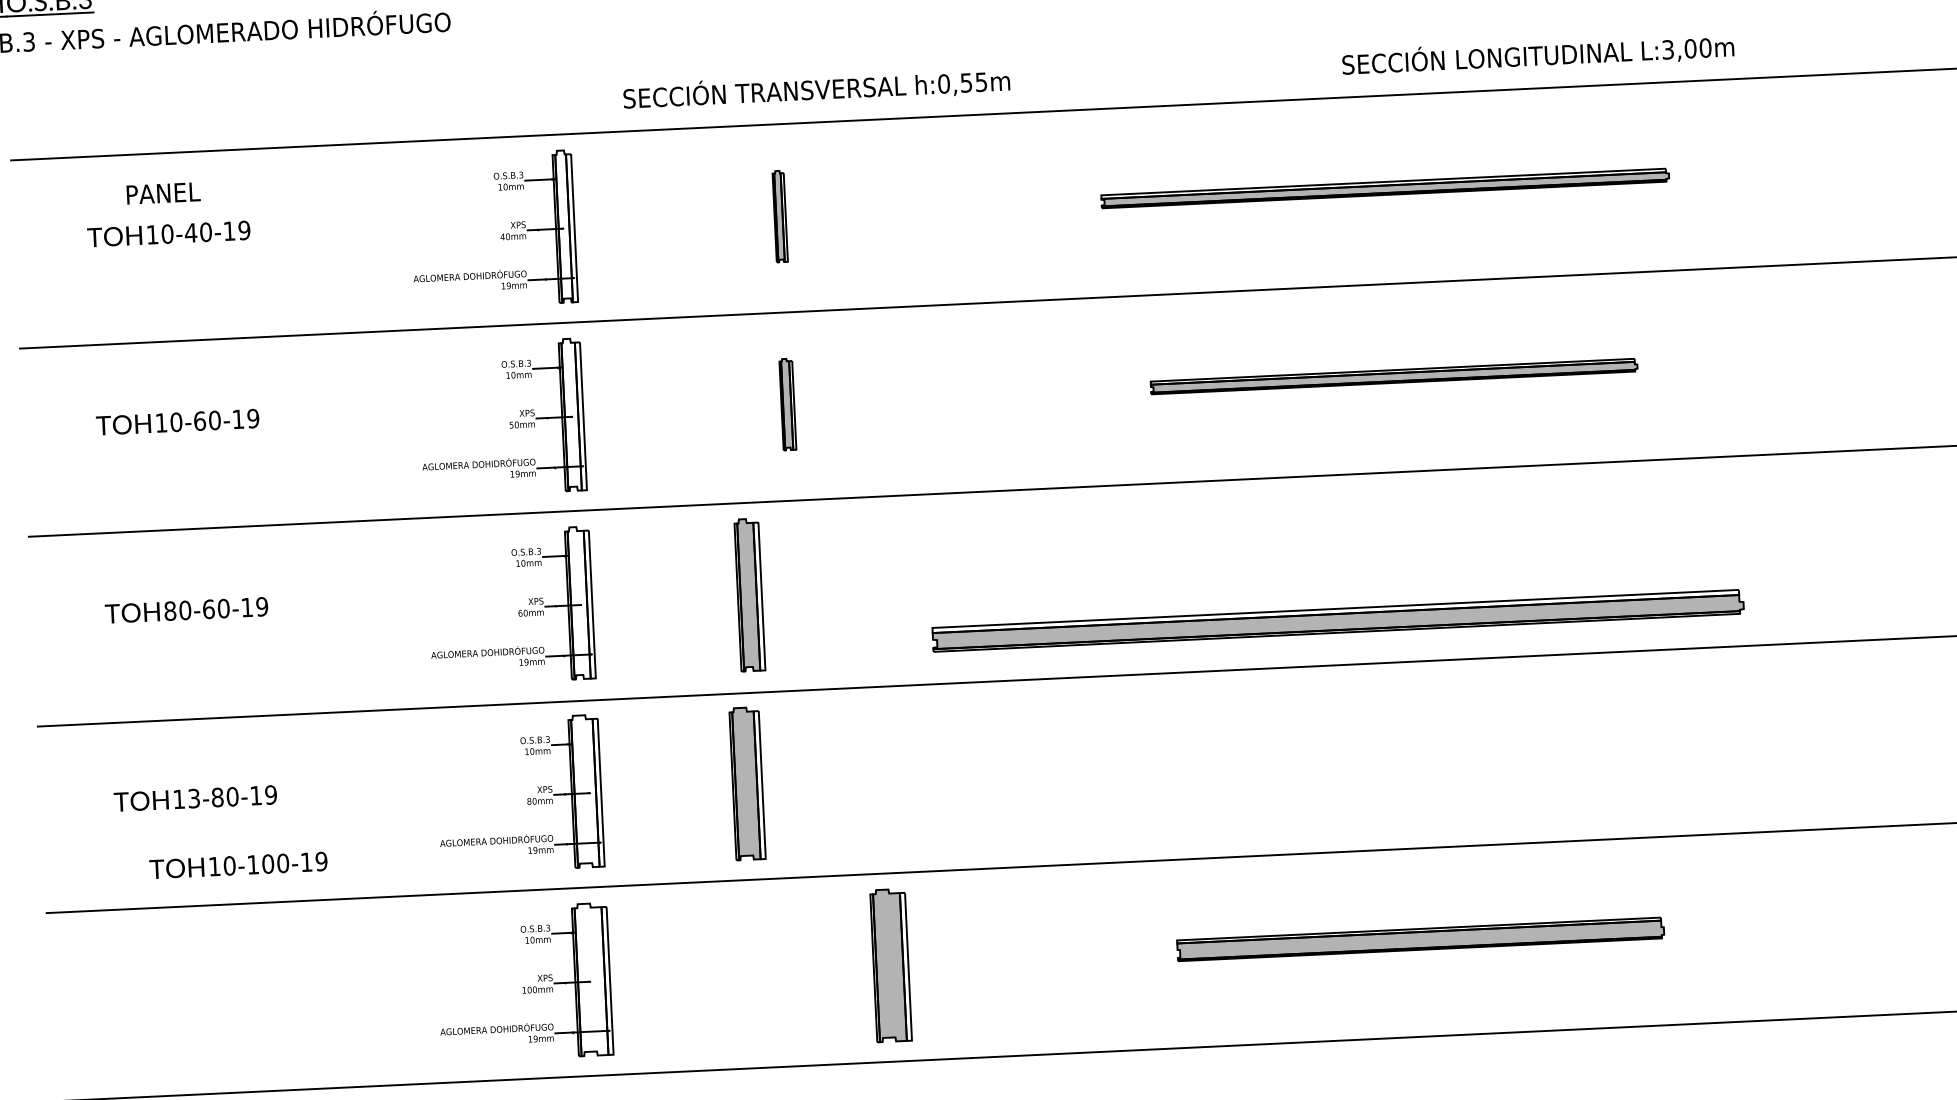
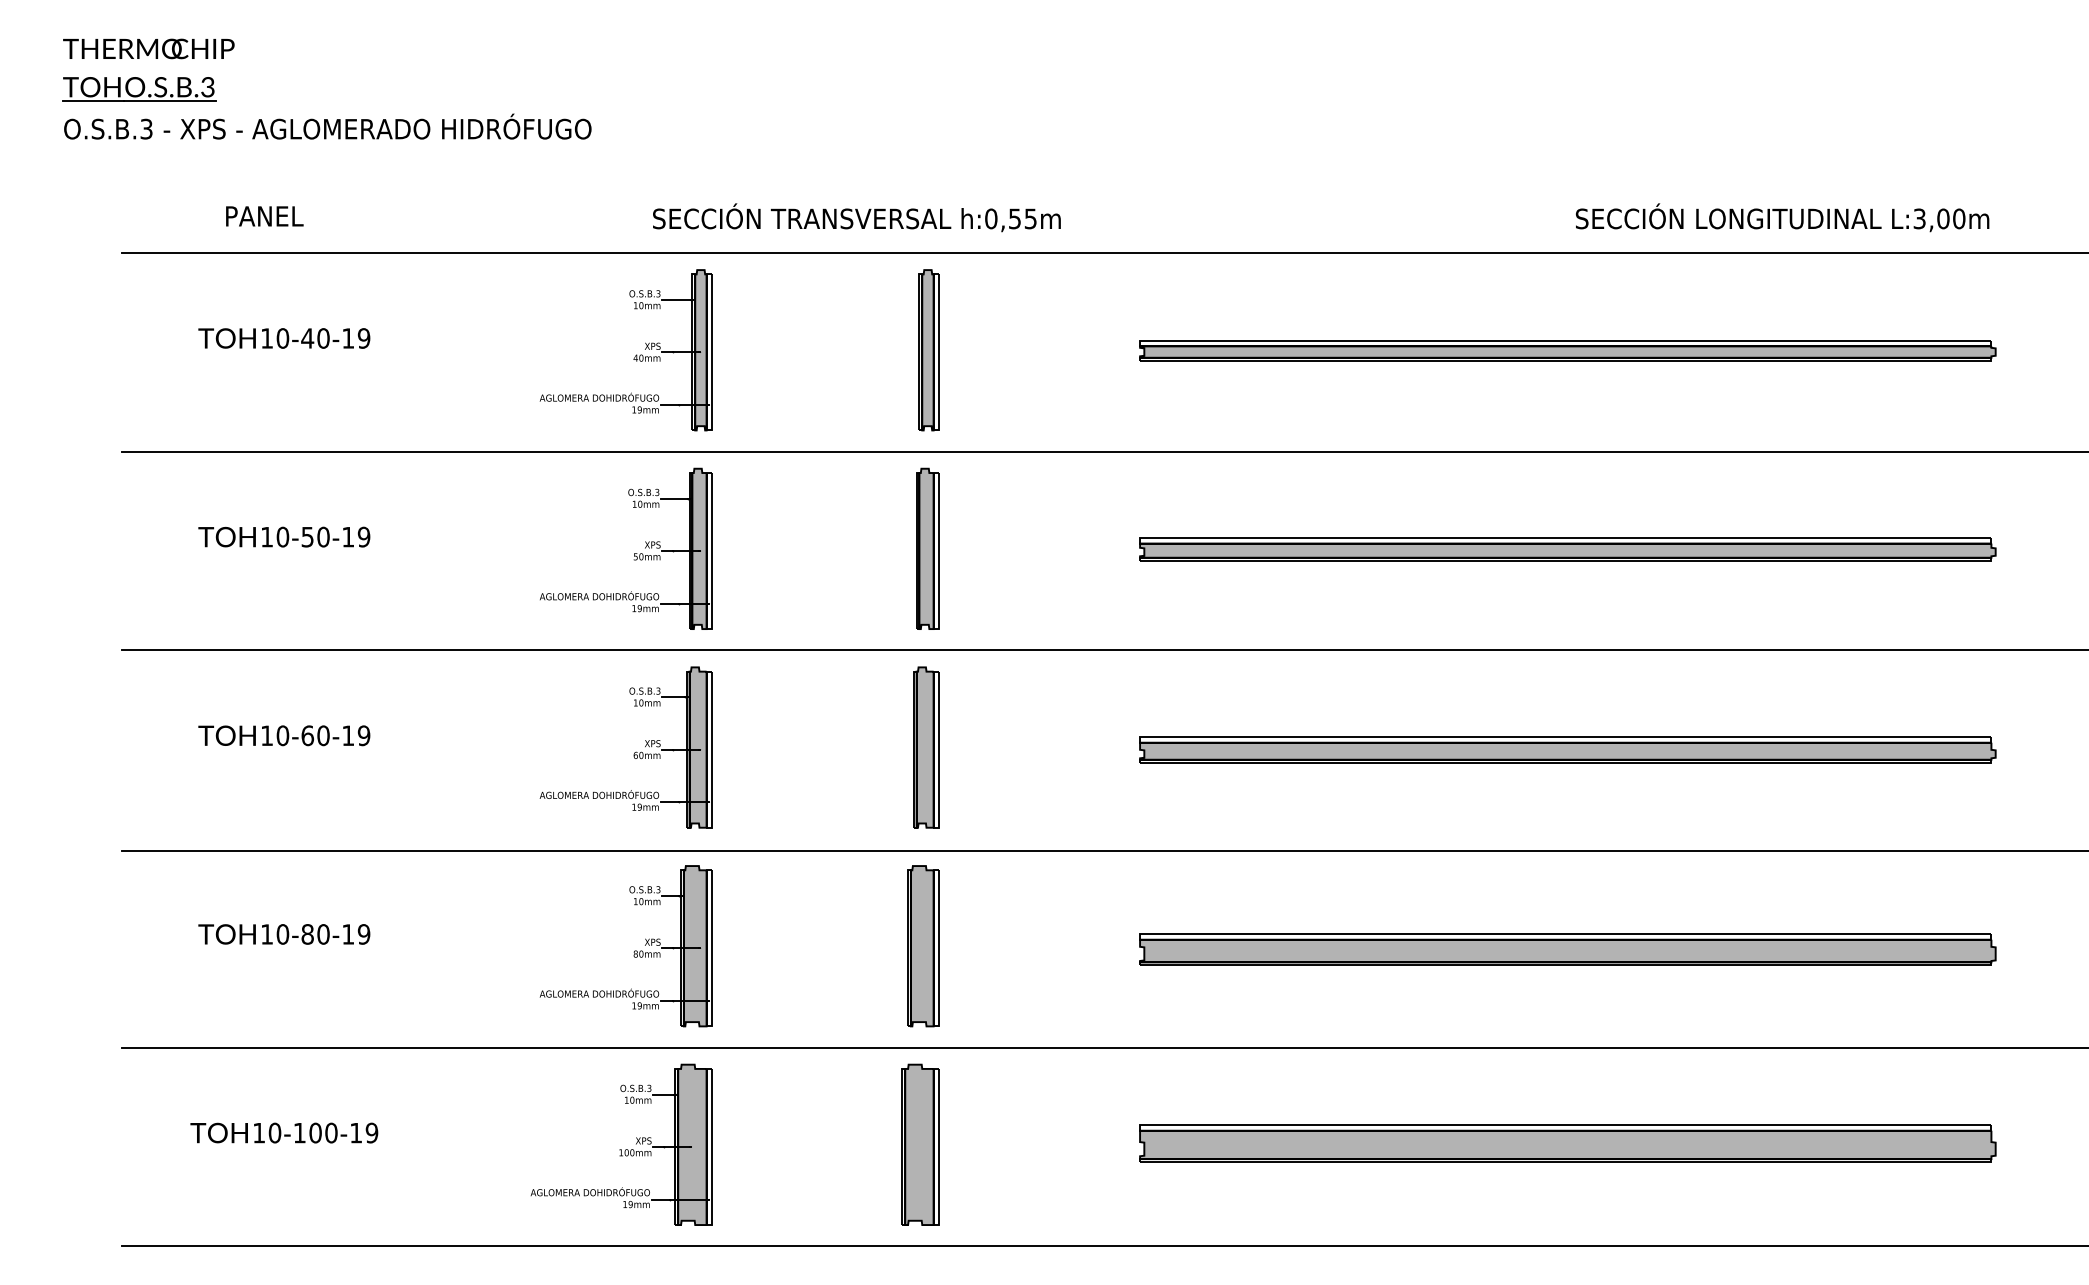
text: (1538, 54) -> (1782, 217), moved
text: (816, 88) -> (856, 217), moved
part: (1384, 188) -> (1567, 350), size x1.43
text: (163, 193) -> (264, 216), moved
part: (779, 216) -> (928, 350), size x1.67
fill: (563, 226) -> (700, 350), added
part: (1393, 376) -> (1567, 549), size x1.67
part: (787, 404) -> (927, 548), size x1.67
fill: (571, 414) -> (699, 548), added
text: (199, 420) -> (307, 536), 10-60-19 -> 10-50-19
part: (749, 594) -> (926, 747), moved
fill: (578, 603) -> (697, 747), added
text: (170, 610) -> (267, 735), 80-60-19 -> 10-60-19
part: (1337, 620) -> (1567, 749), moved
part: (1411, 755) -> (1567, 949), added
part: (747, 784) -> (923, 946), moved
fill: (584, 791) -> (694, 946), added
text: (193, 798) -> (282, 934), 13-80-19 -> 10-80-19
text: (238, 864) -> (284, 1132), moved
part: (1420, 939) -> (1567, 1143), size x1.67
part: (890, 965) -> (920, 1144), moved
fill: (591, 979) -> (692, 1144), added

